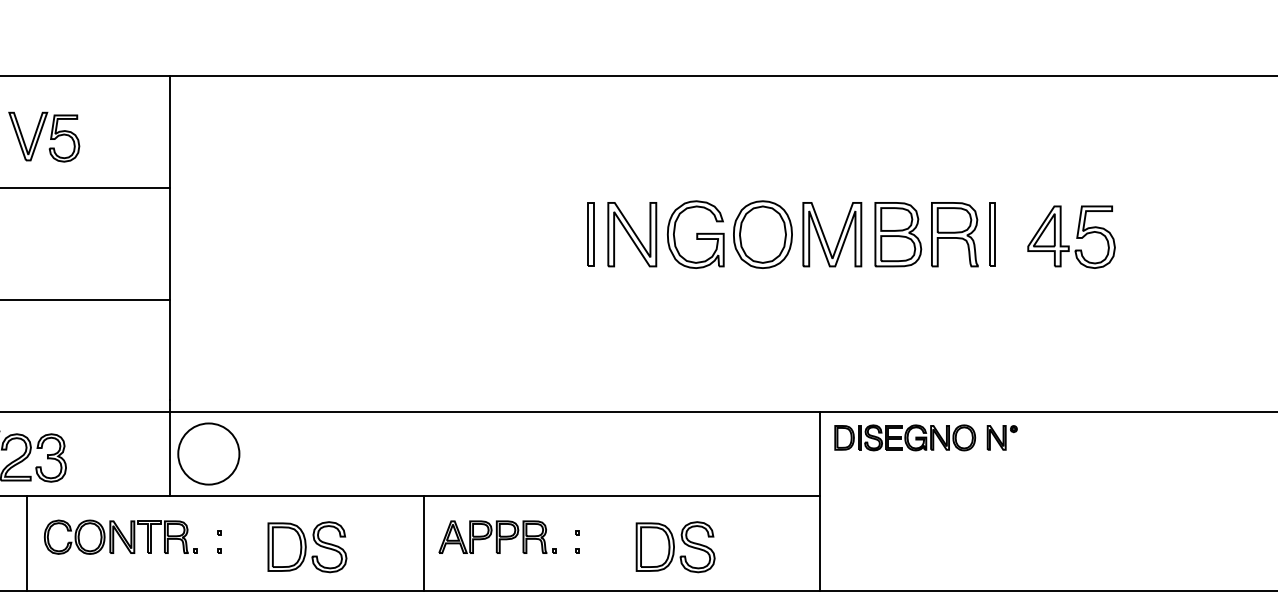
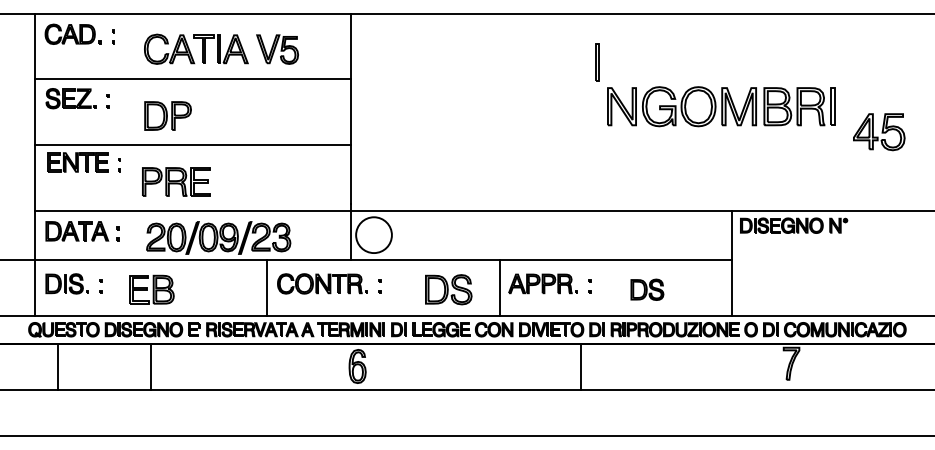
line: (588, 234) -> (596, 62), moved
part: (1071, 237) -> (879, 132), moved
part: (306, 546) -> (448, 289), moved
part: (675, 546) -> (647, 289), size x0.7

